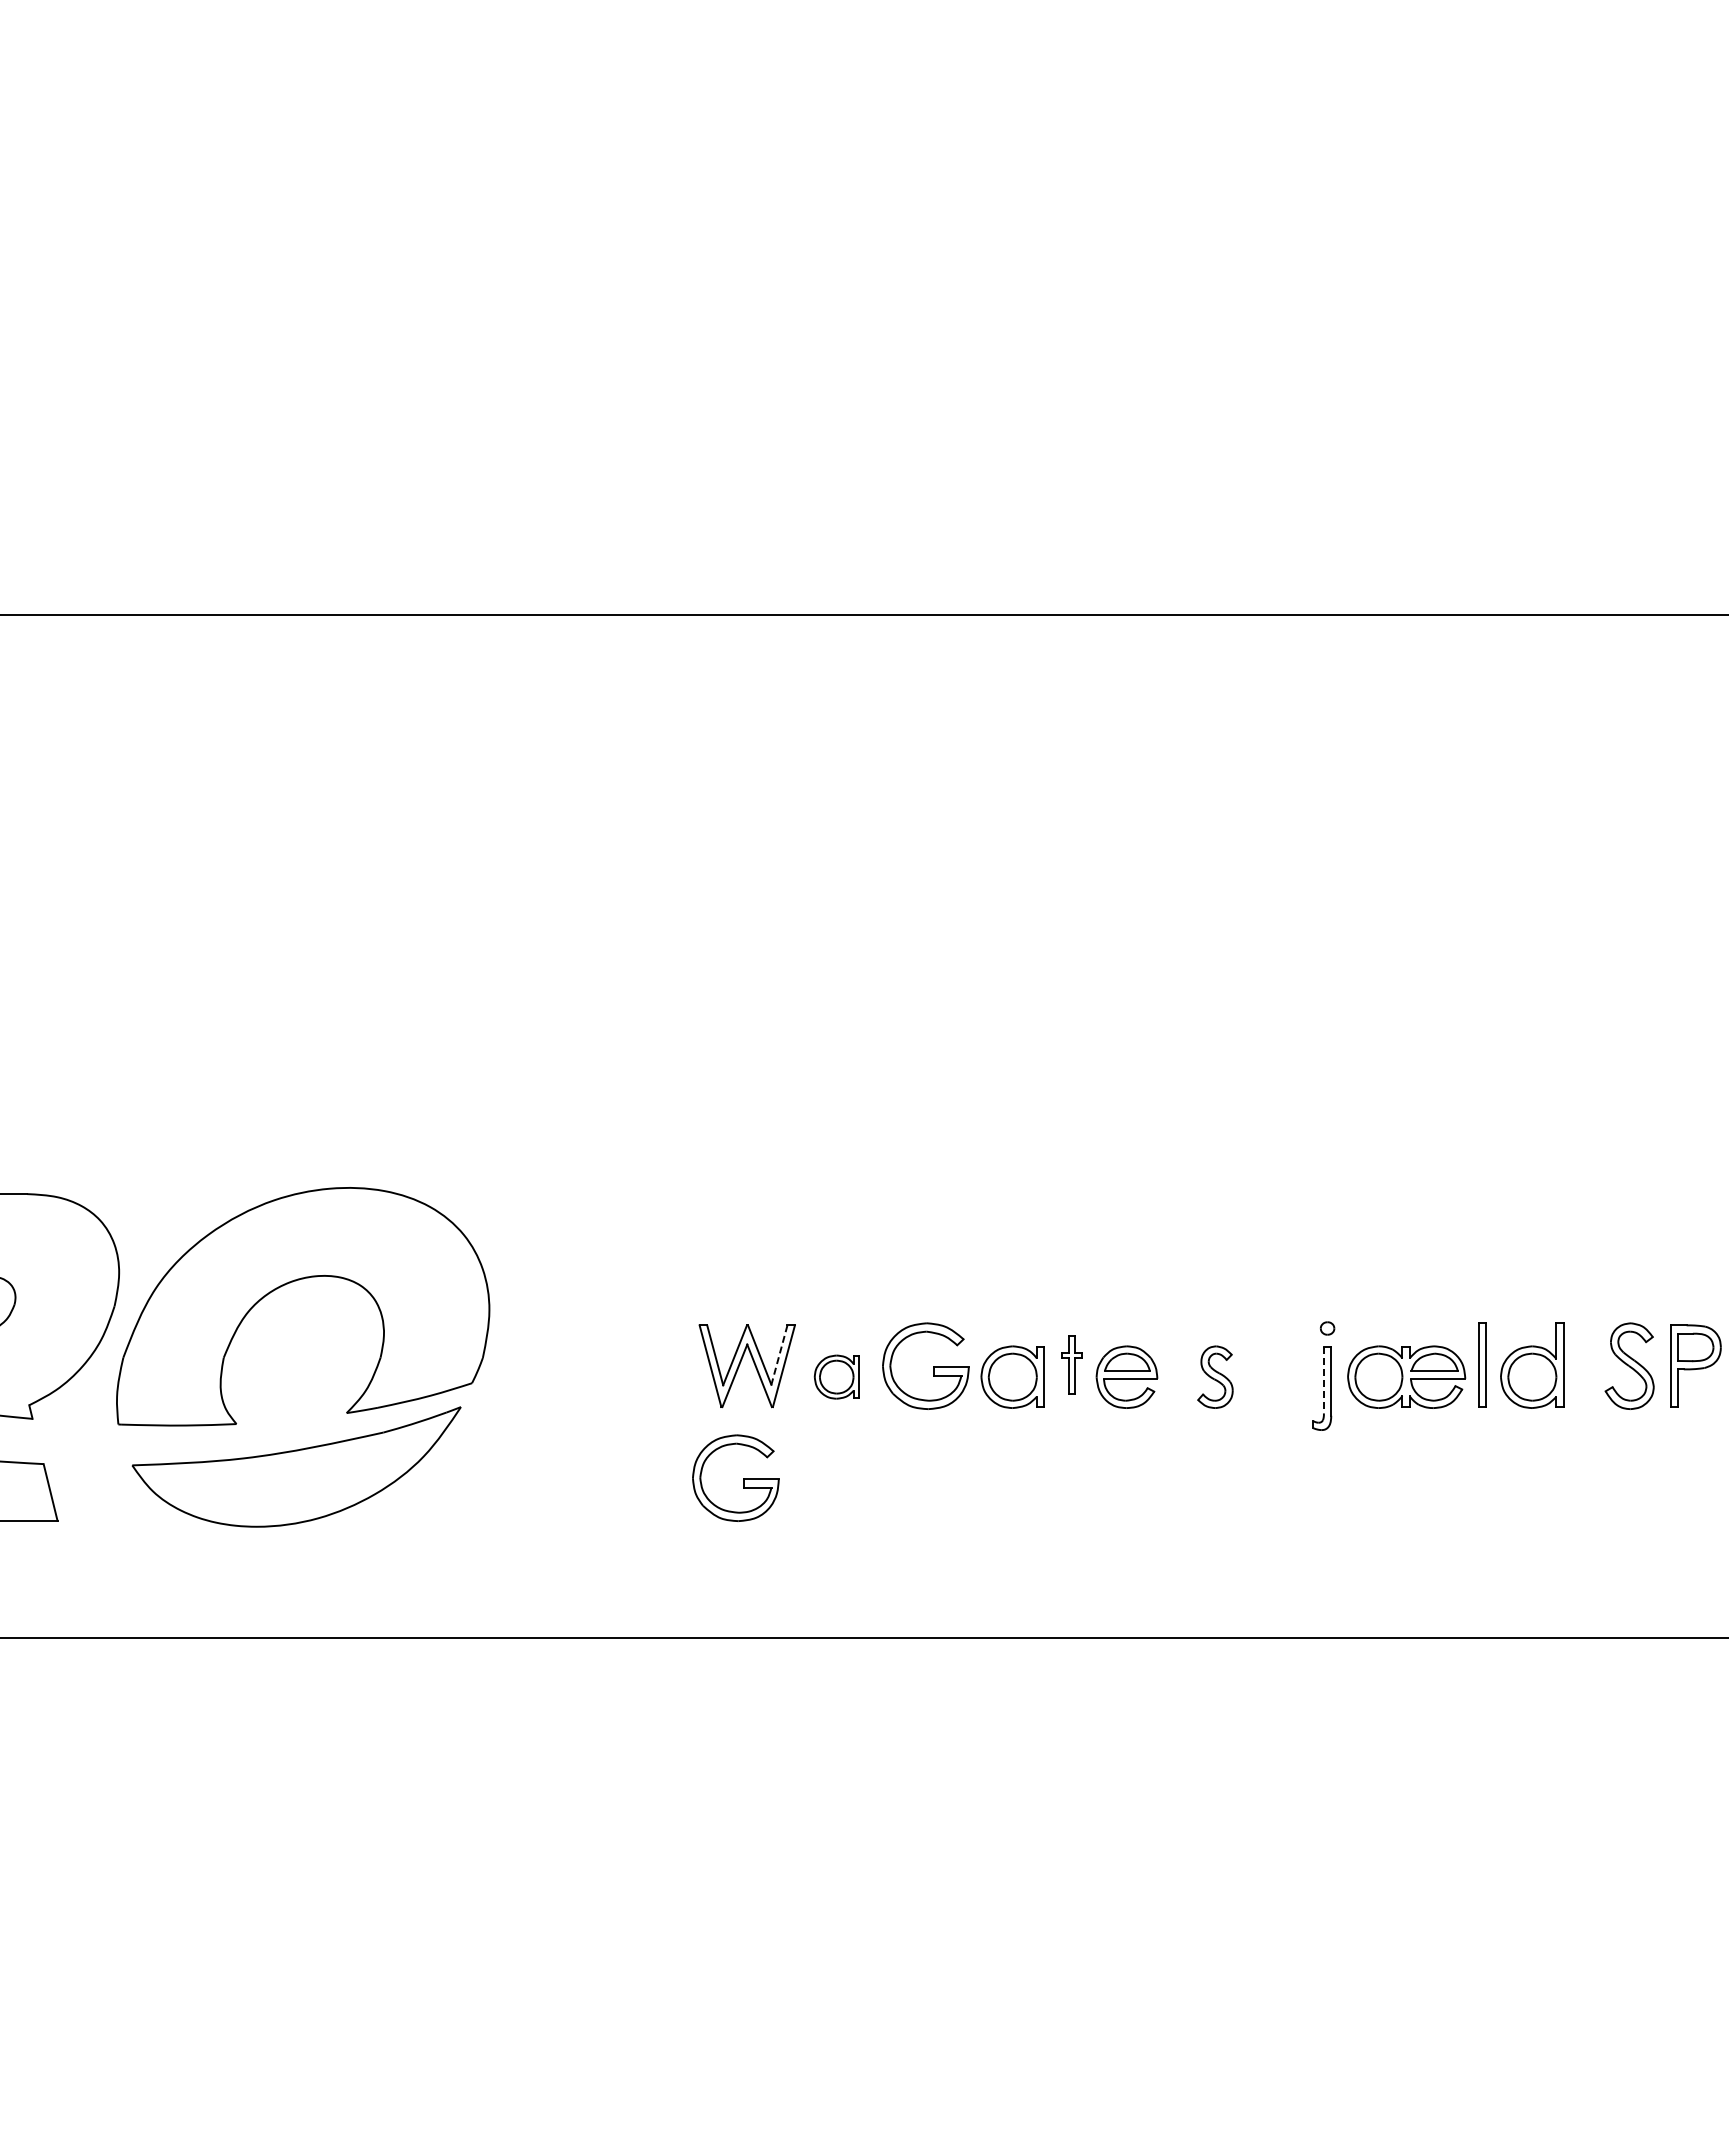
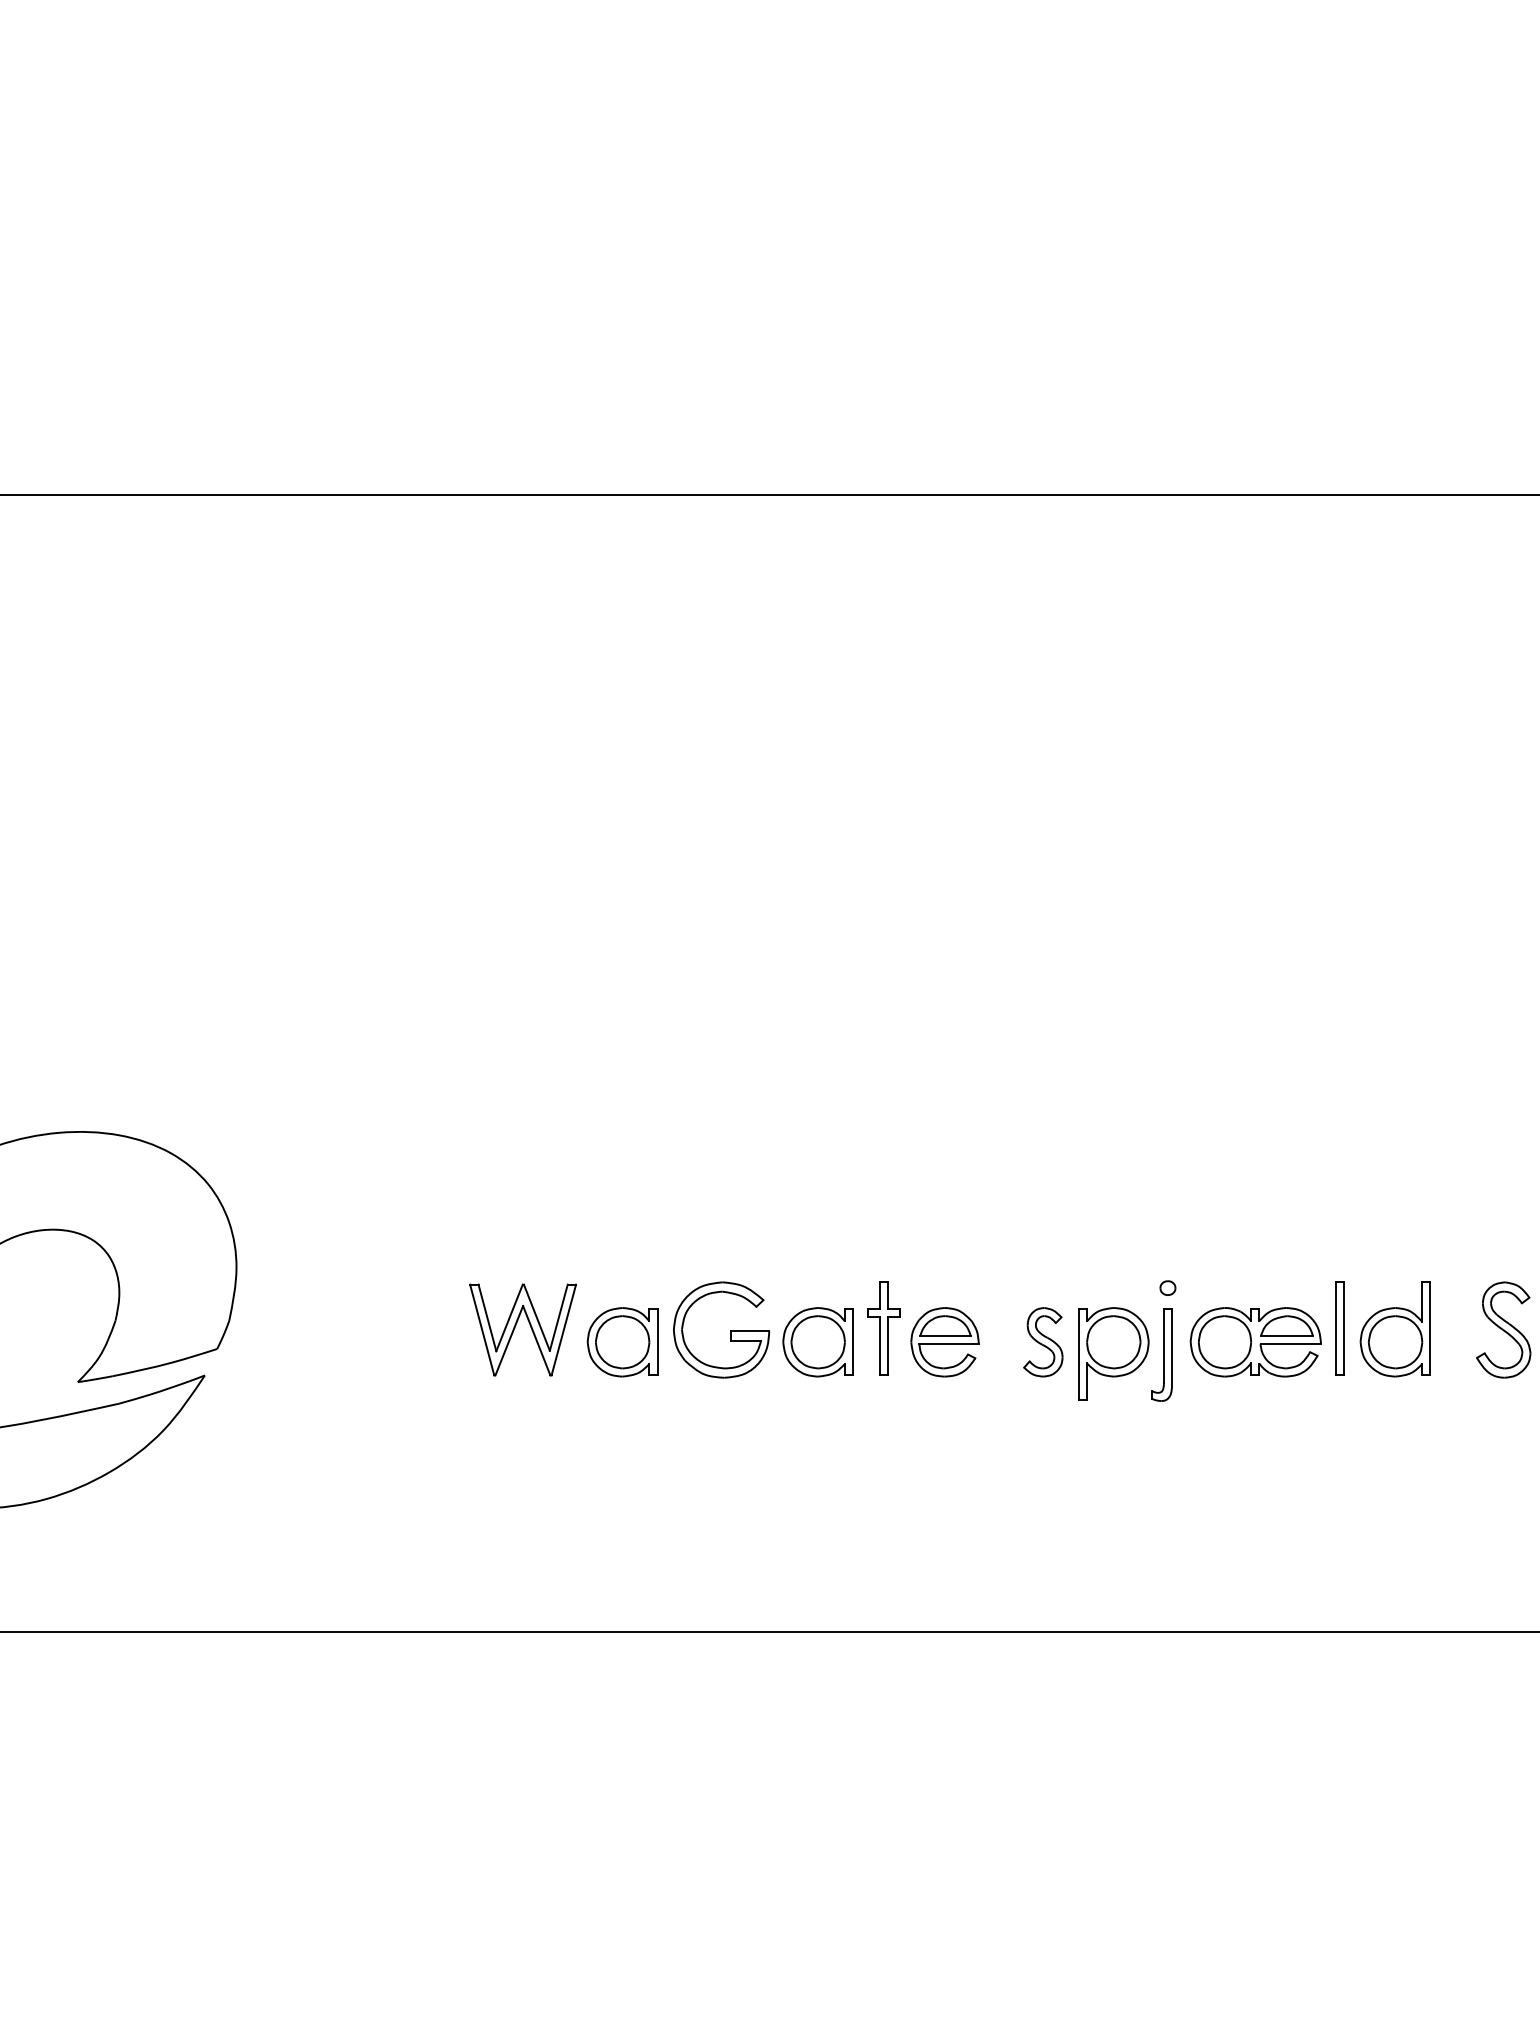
line: (779, 1355) -> (558, 1318), dashed -> solid
part: (1071, 1364) -> (883, 1328), size x1.43
part: (836, 1376) -> (622, 1341), size x1.43
line: (1323, 1380) -> (1163, 1345), dashed -> solid
part: (1278, 1387) -> (1113, 1353), added
part: (743, 1478) -> (518, 1454), removed

